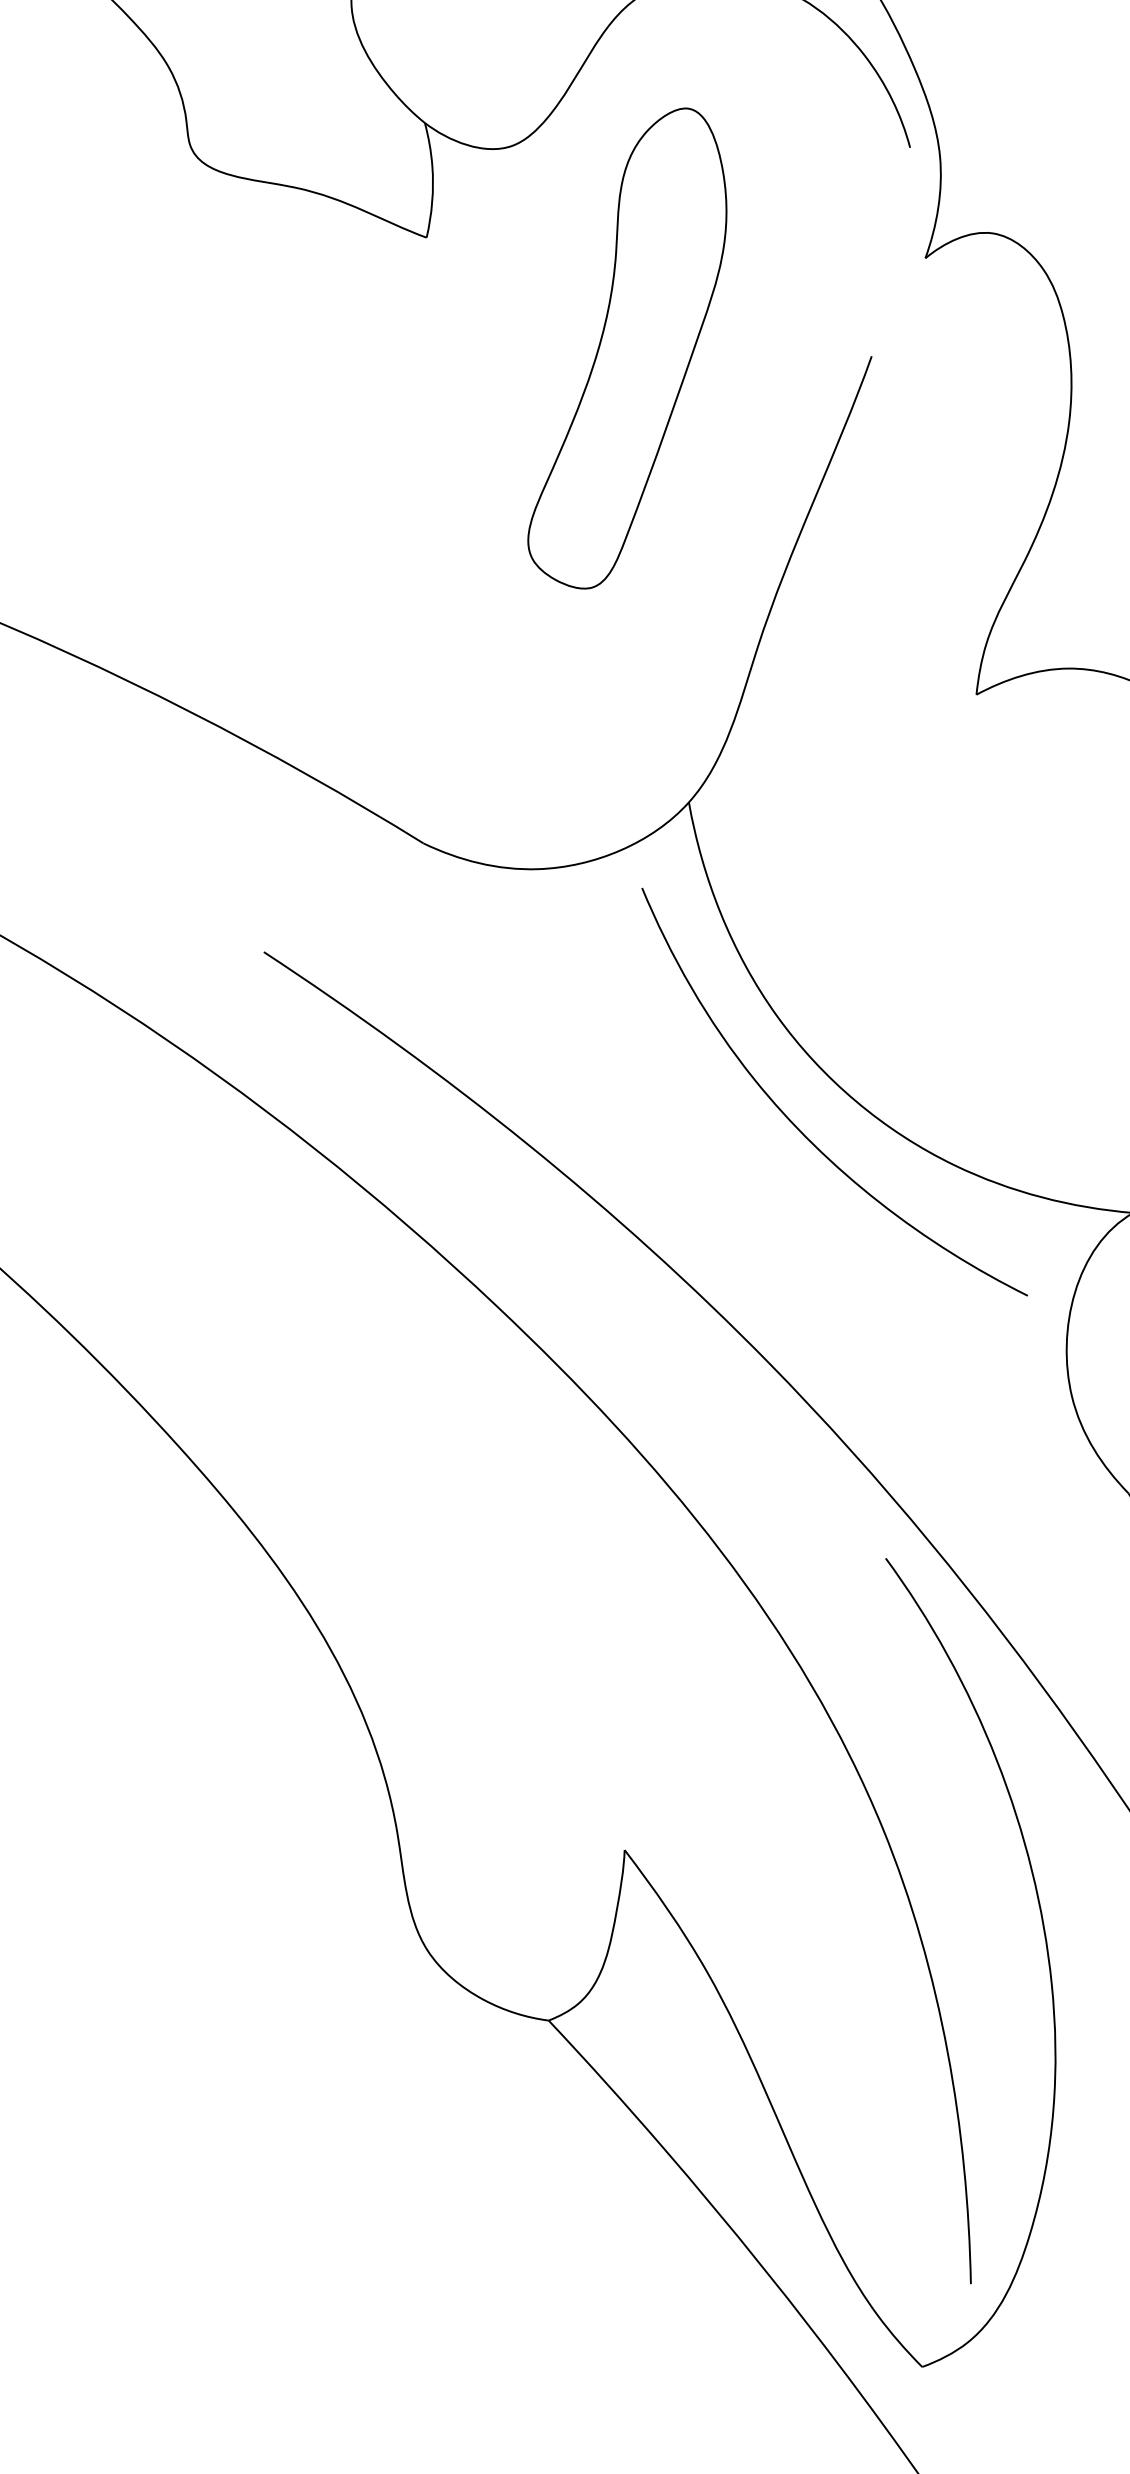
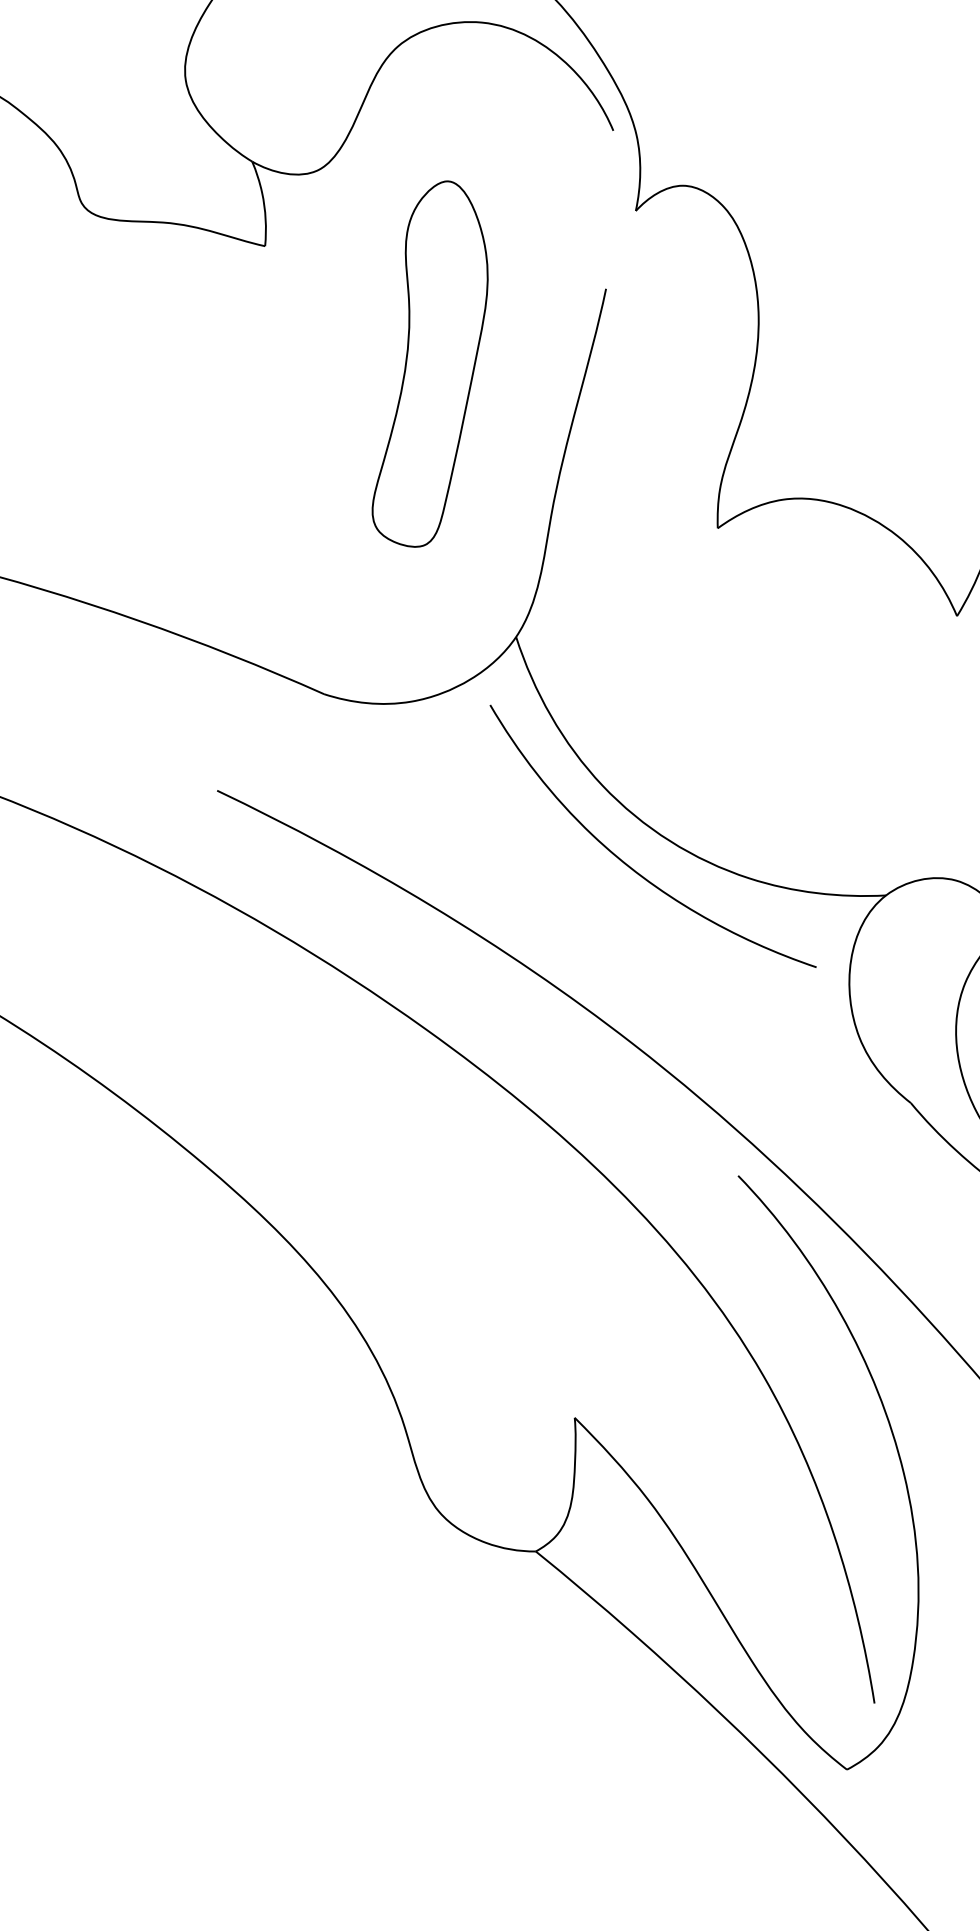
part: (631, 347) -> (429, 363), moved

